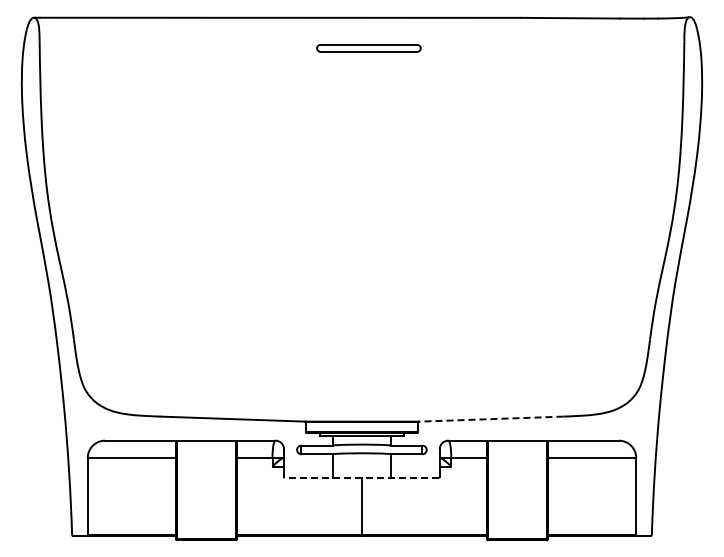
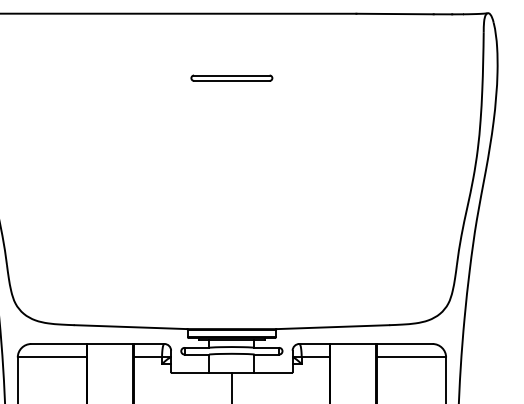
part: (368, 48) -> (231, 78), moved
line: (490, 419) -> (332, 327), dashed -> solid
line: (361, 477) -> (231, 372), dashed -> solid

